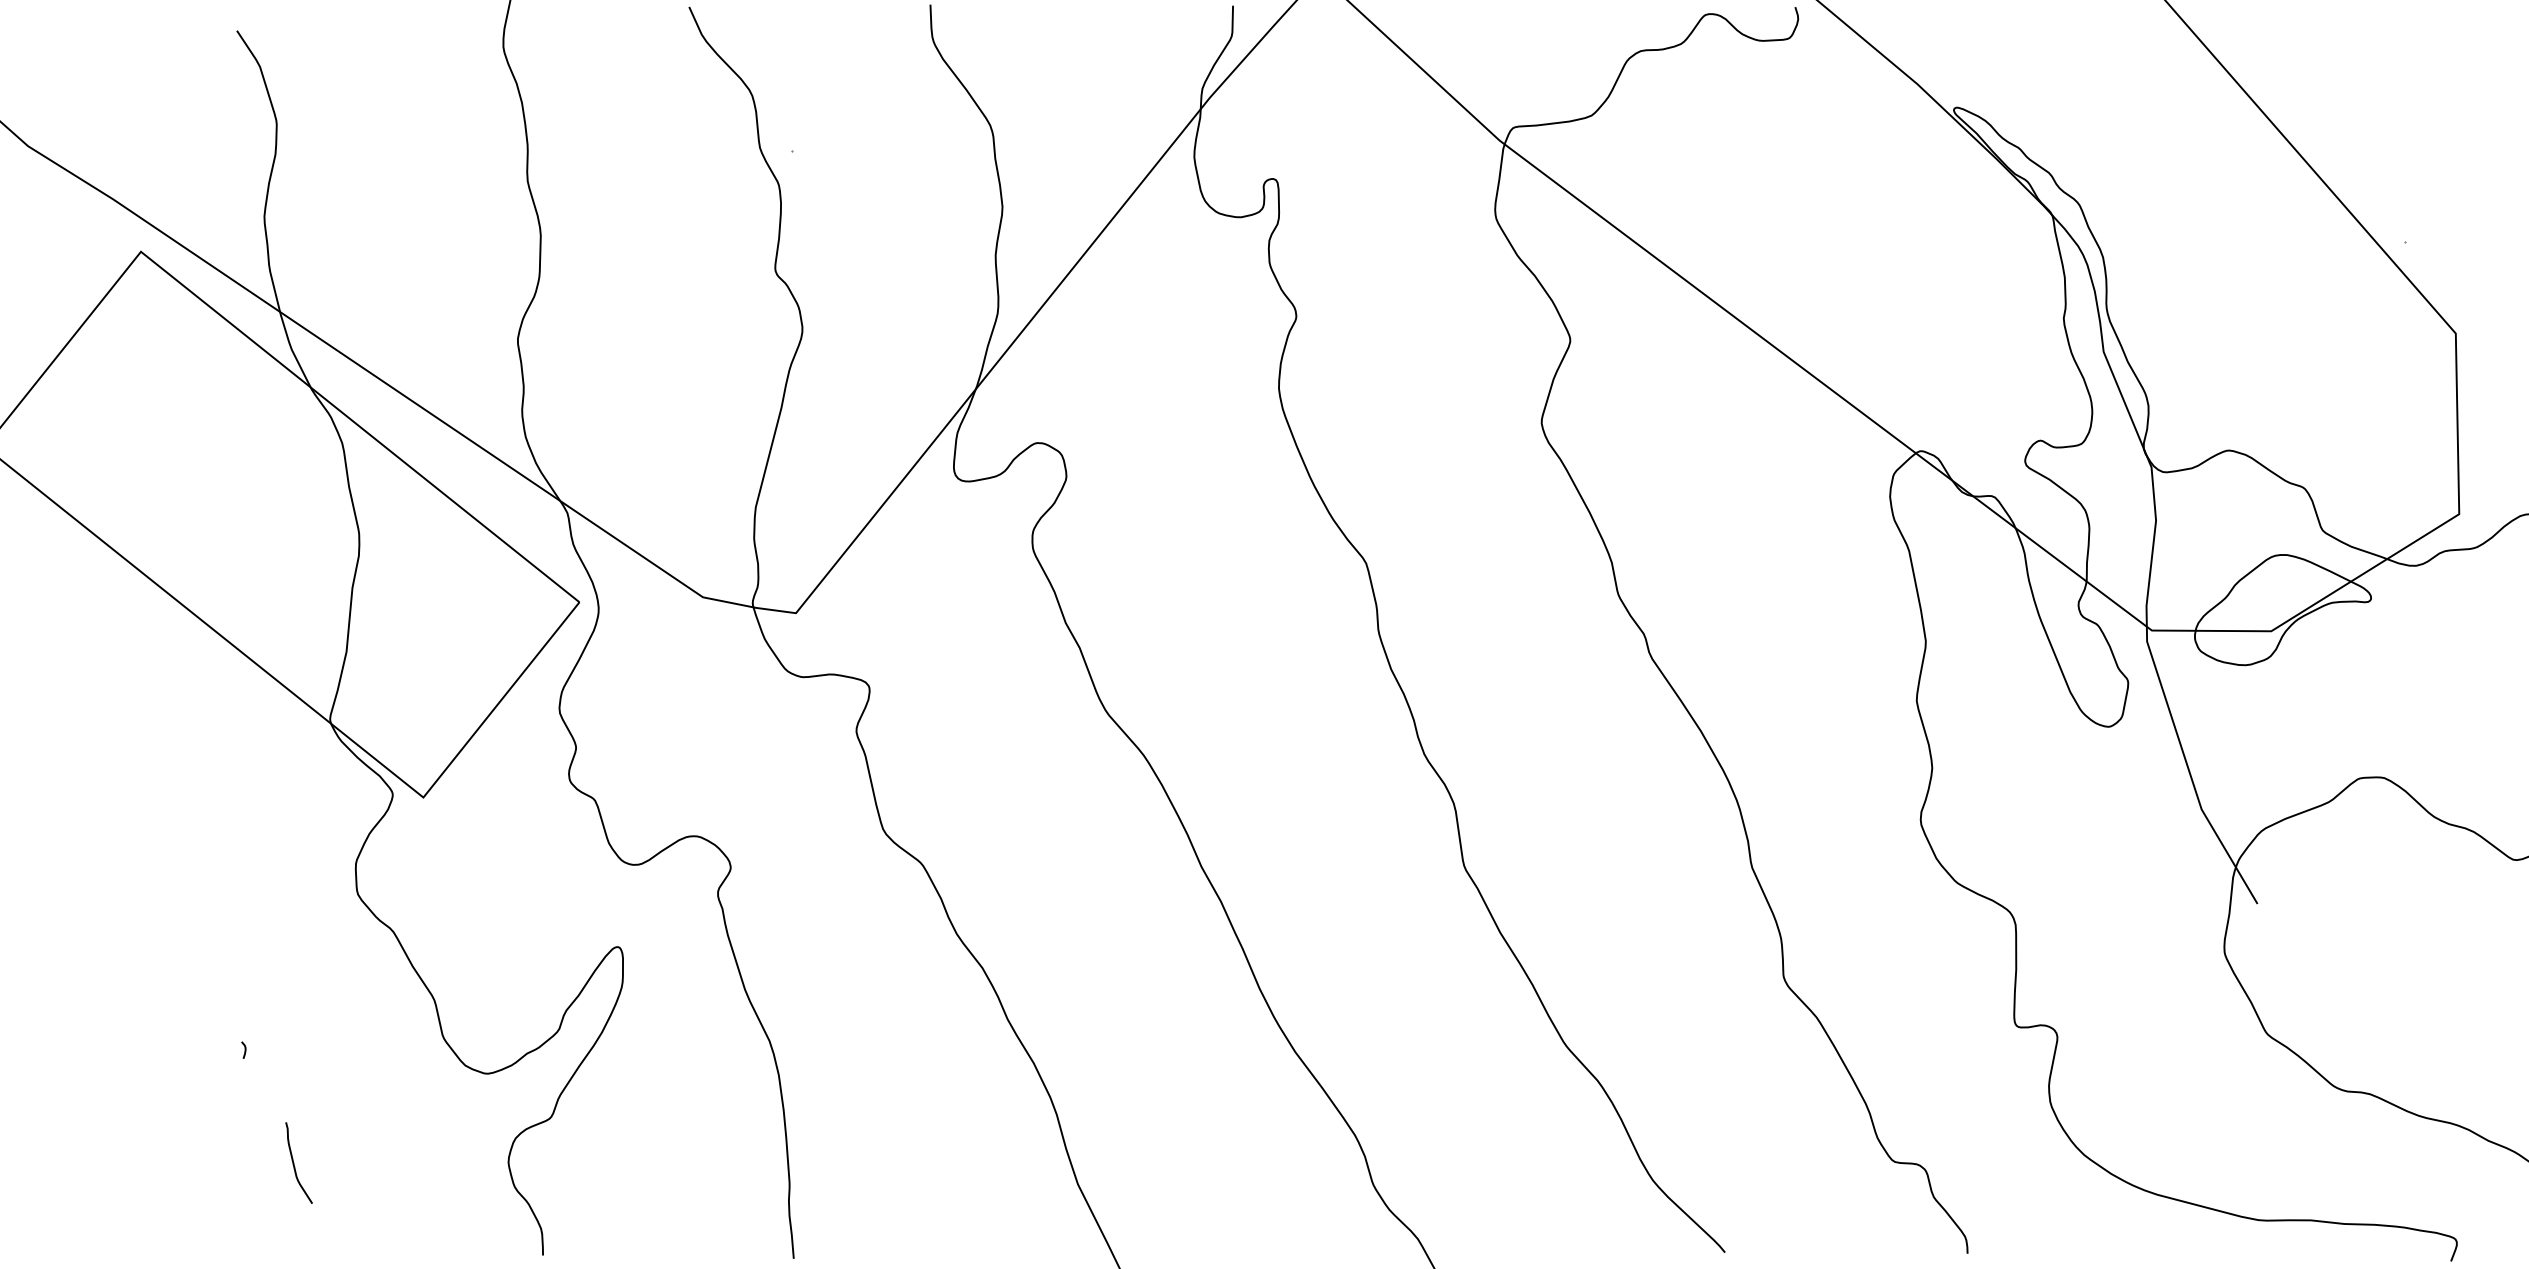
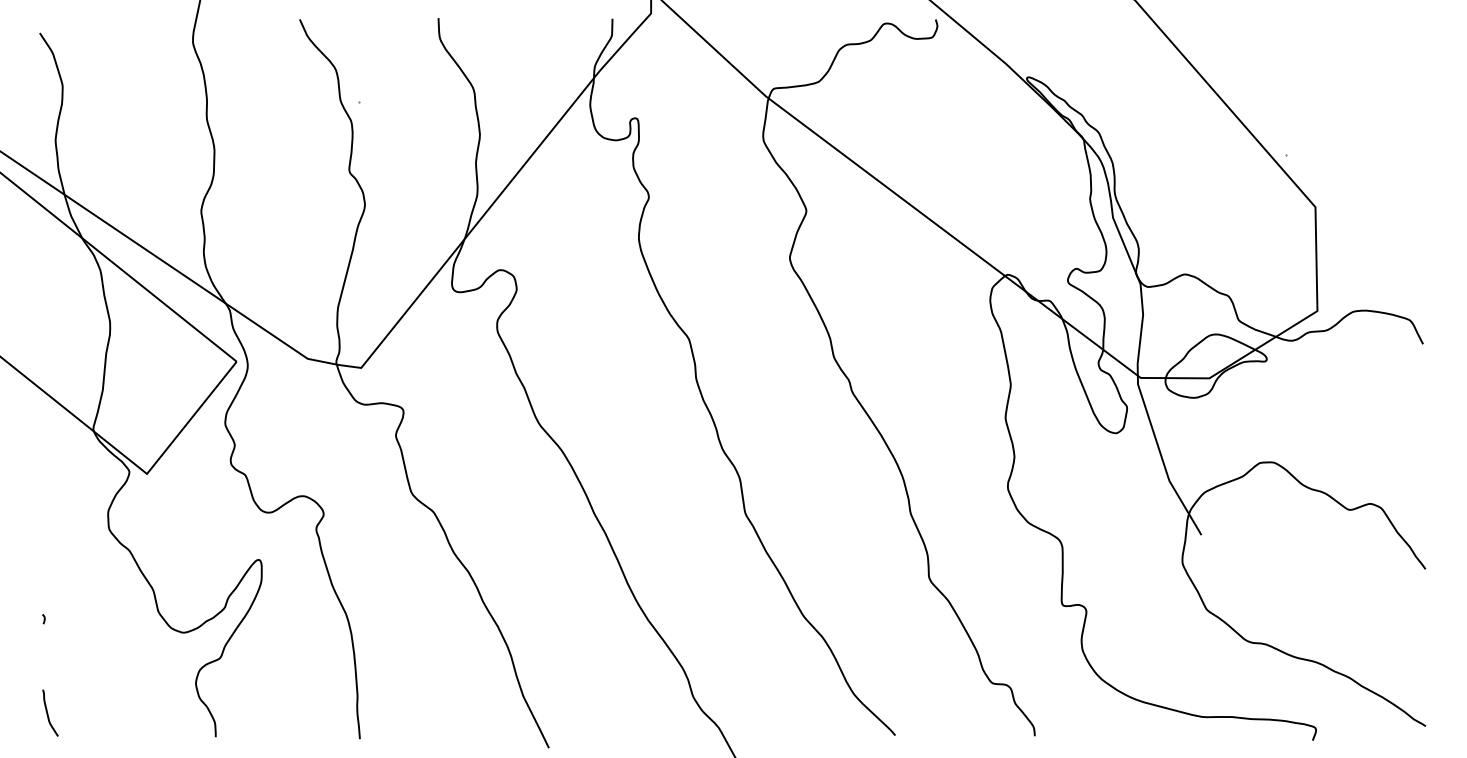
curve: (295, 1163) -> (48, 713), moved

